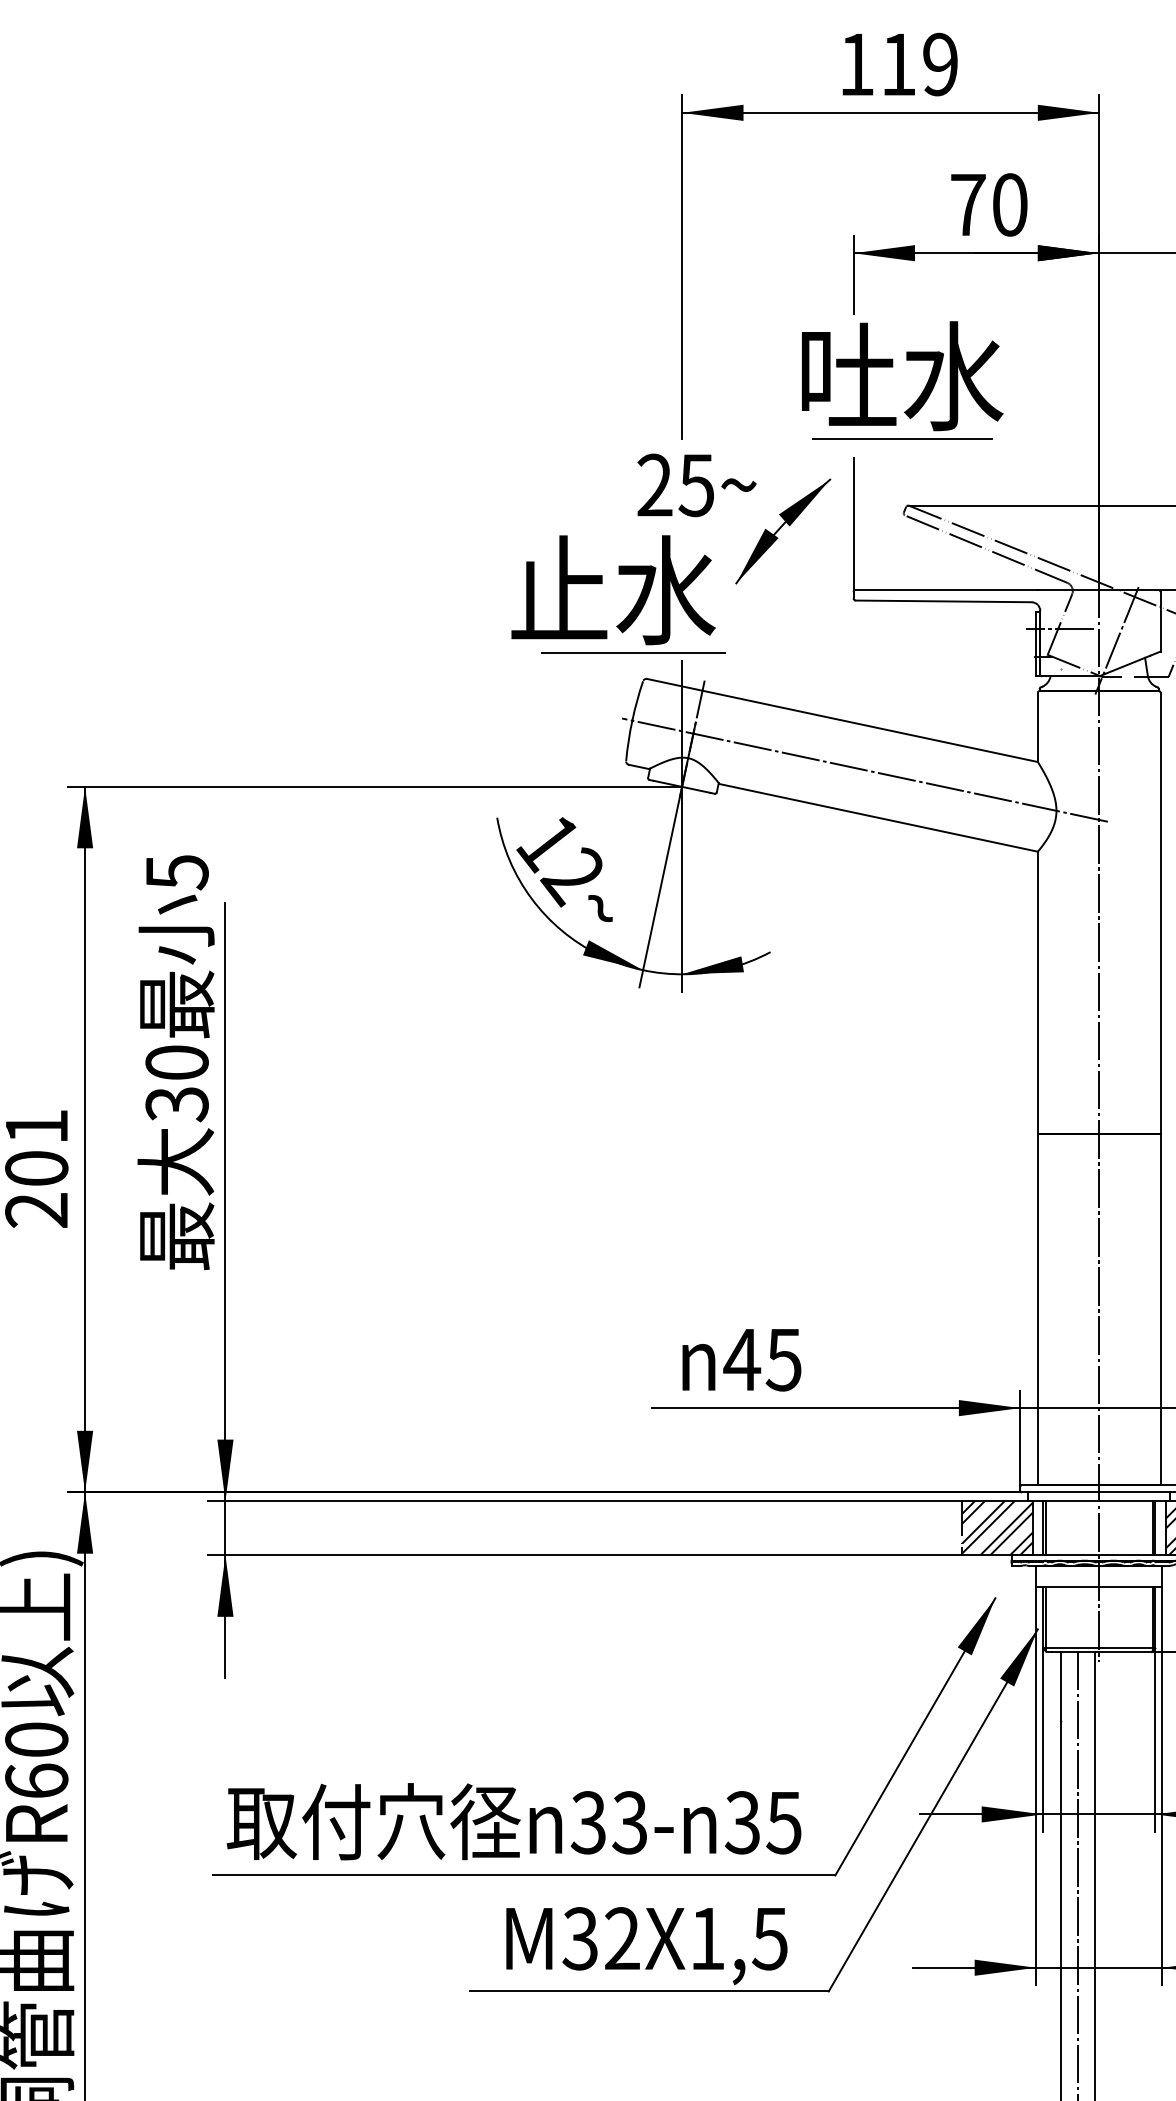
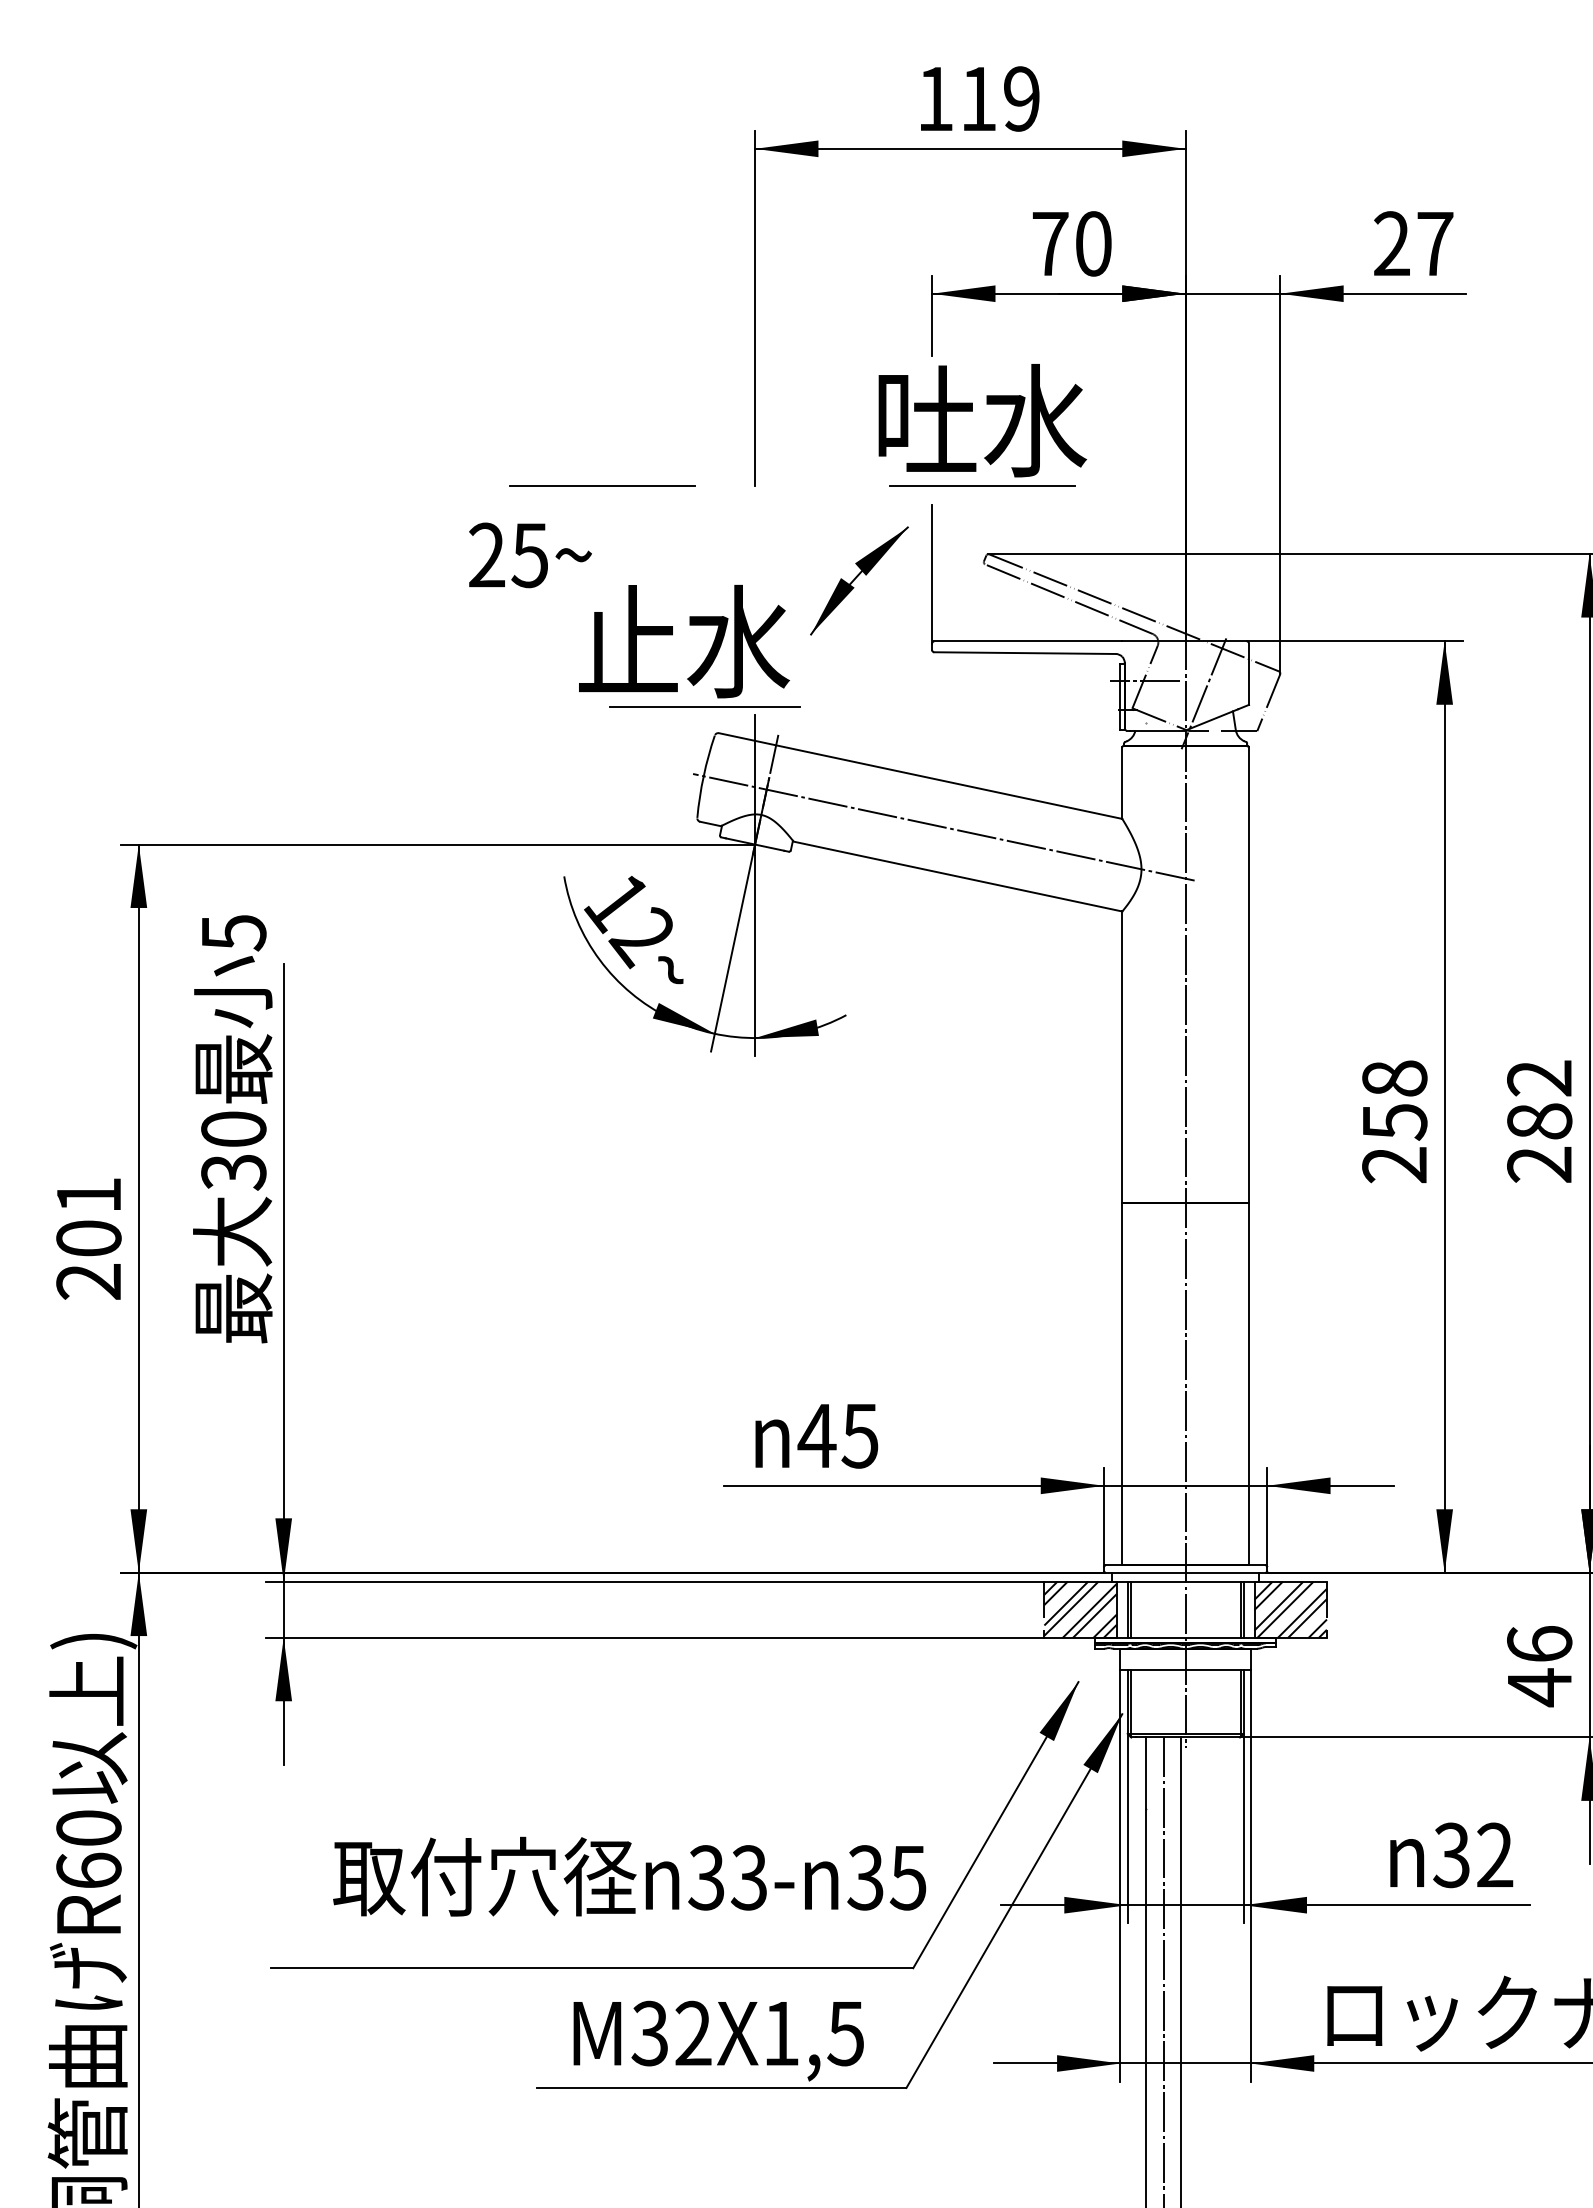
line: (534, 439) -> (602, 485), added
text: (697, 485) -> (530, 555), moved
text: (513, 1821) -> (629, 1876), moved

